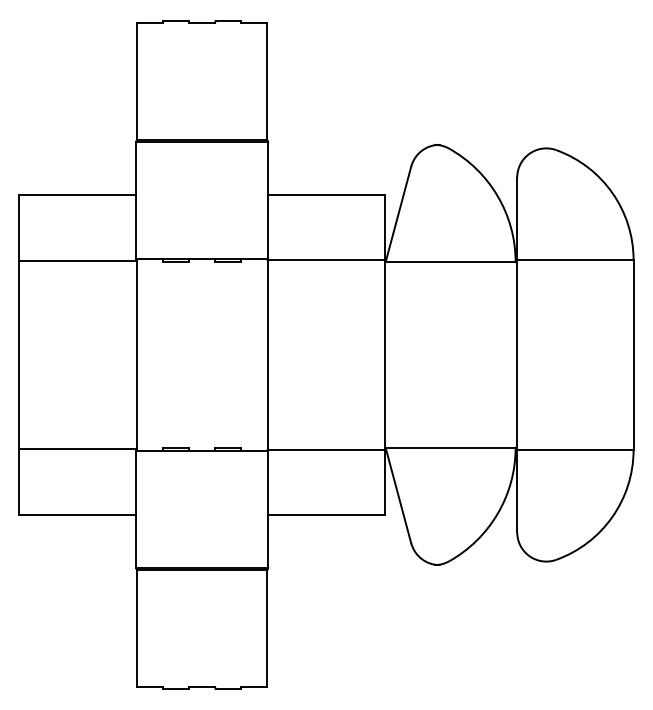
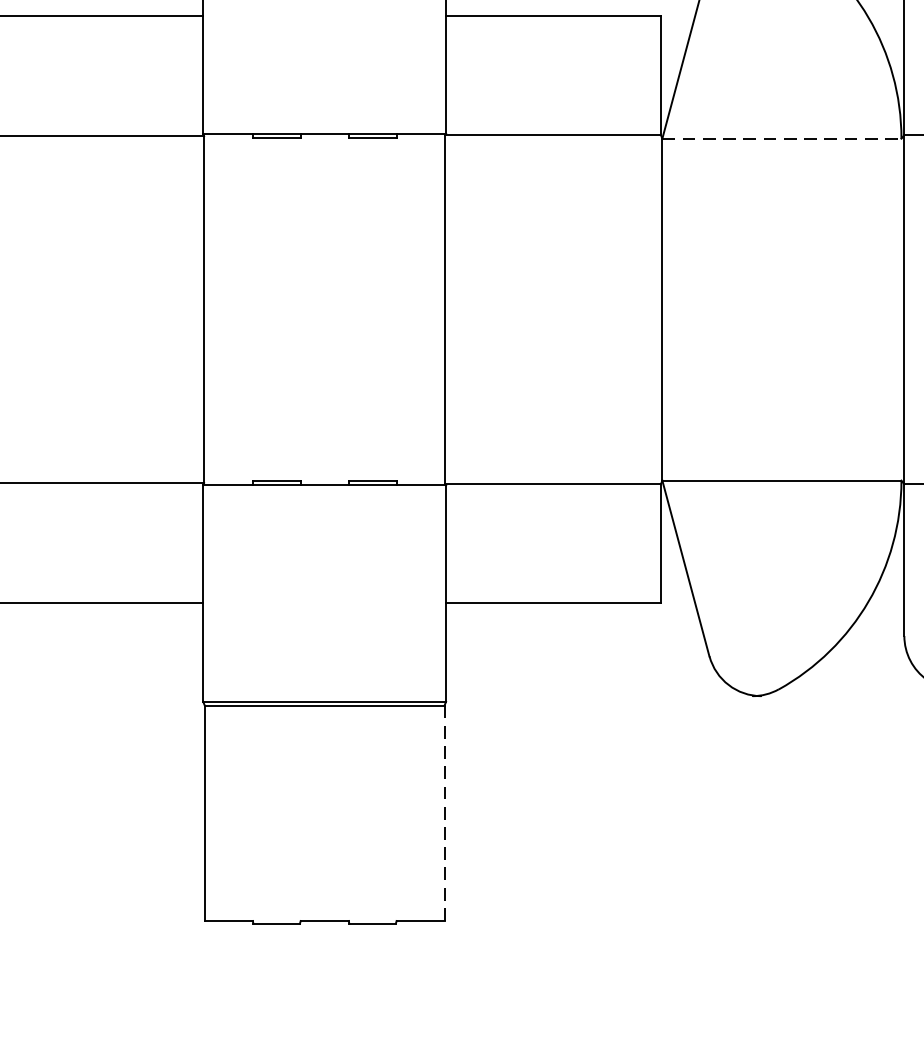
line: (450, 262) -> (781, 139), solid -> dashed
line: (267, 628) -> (444, 812), solid -> dashed

